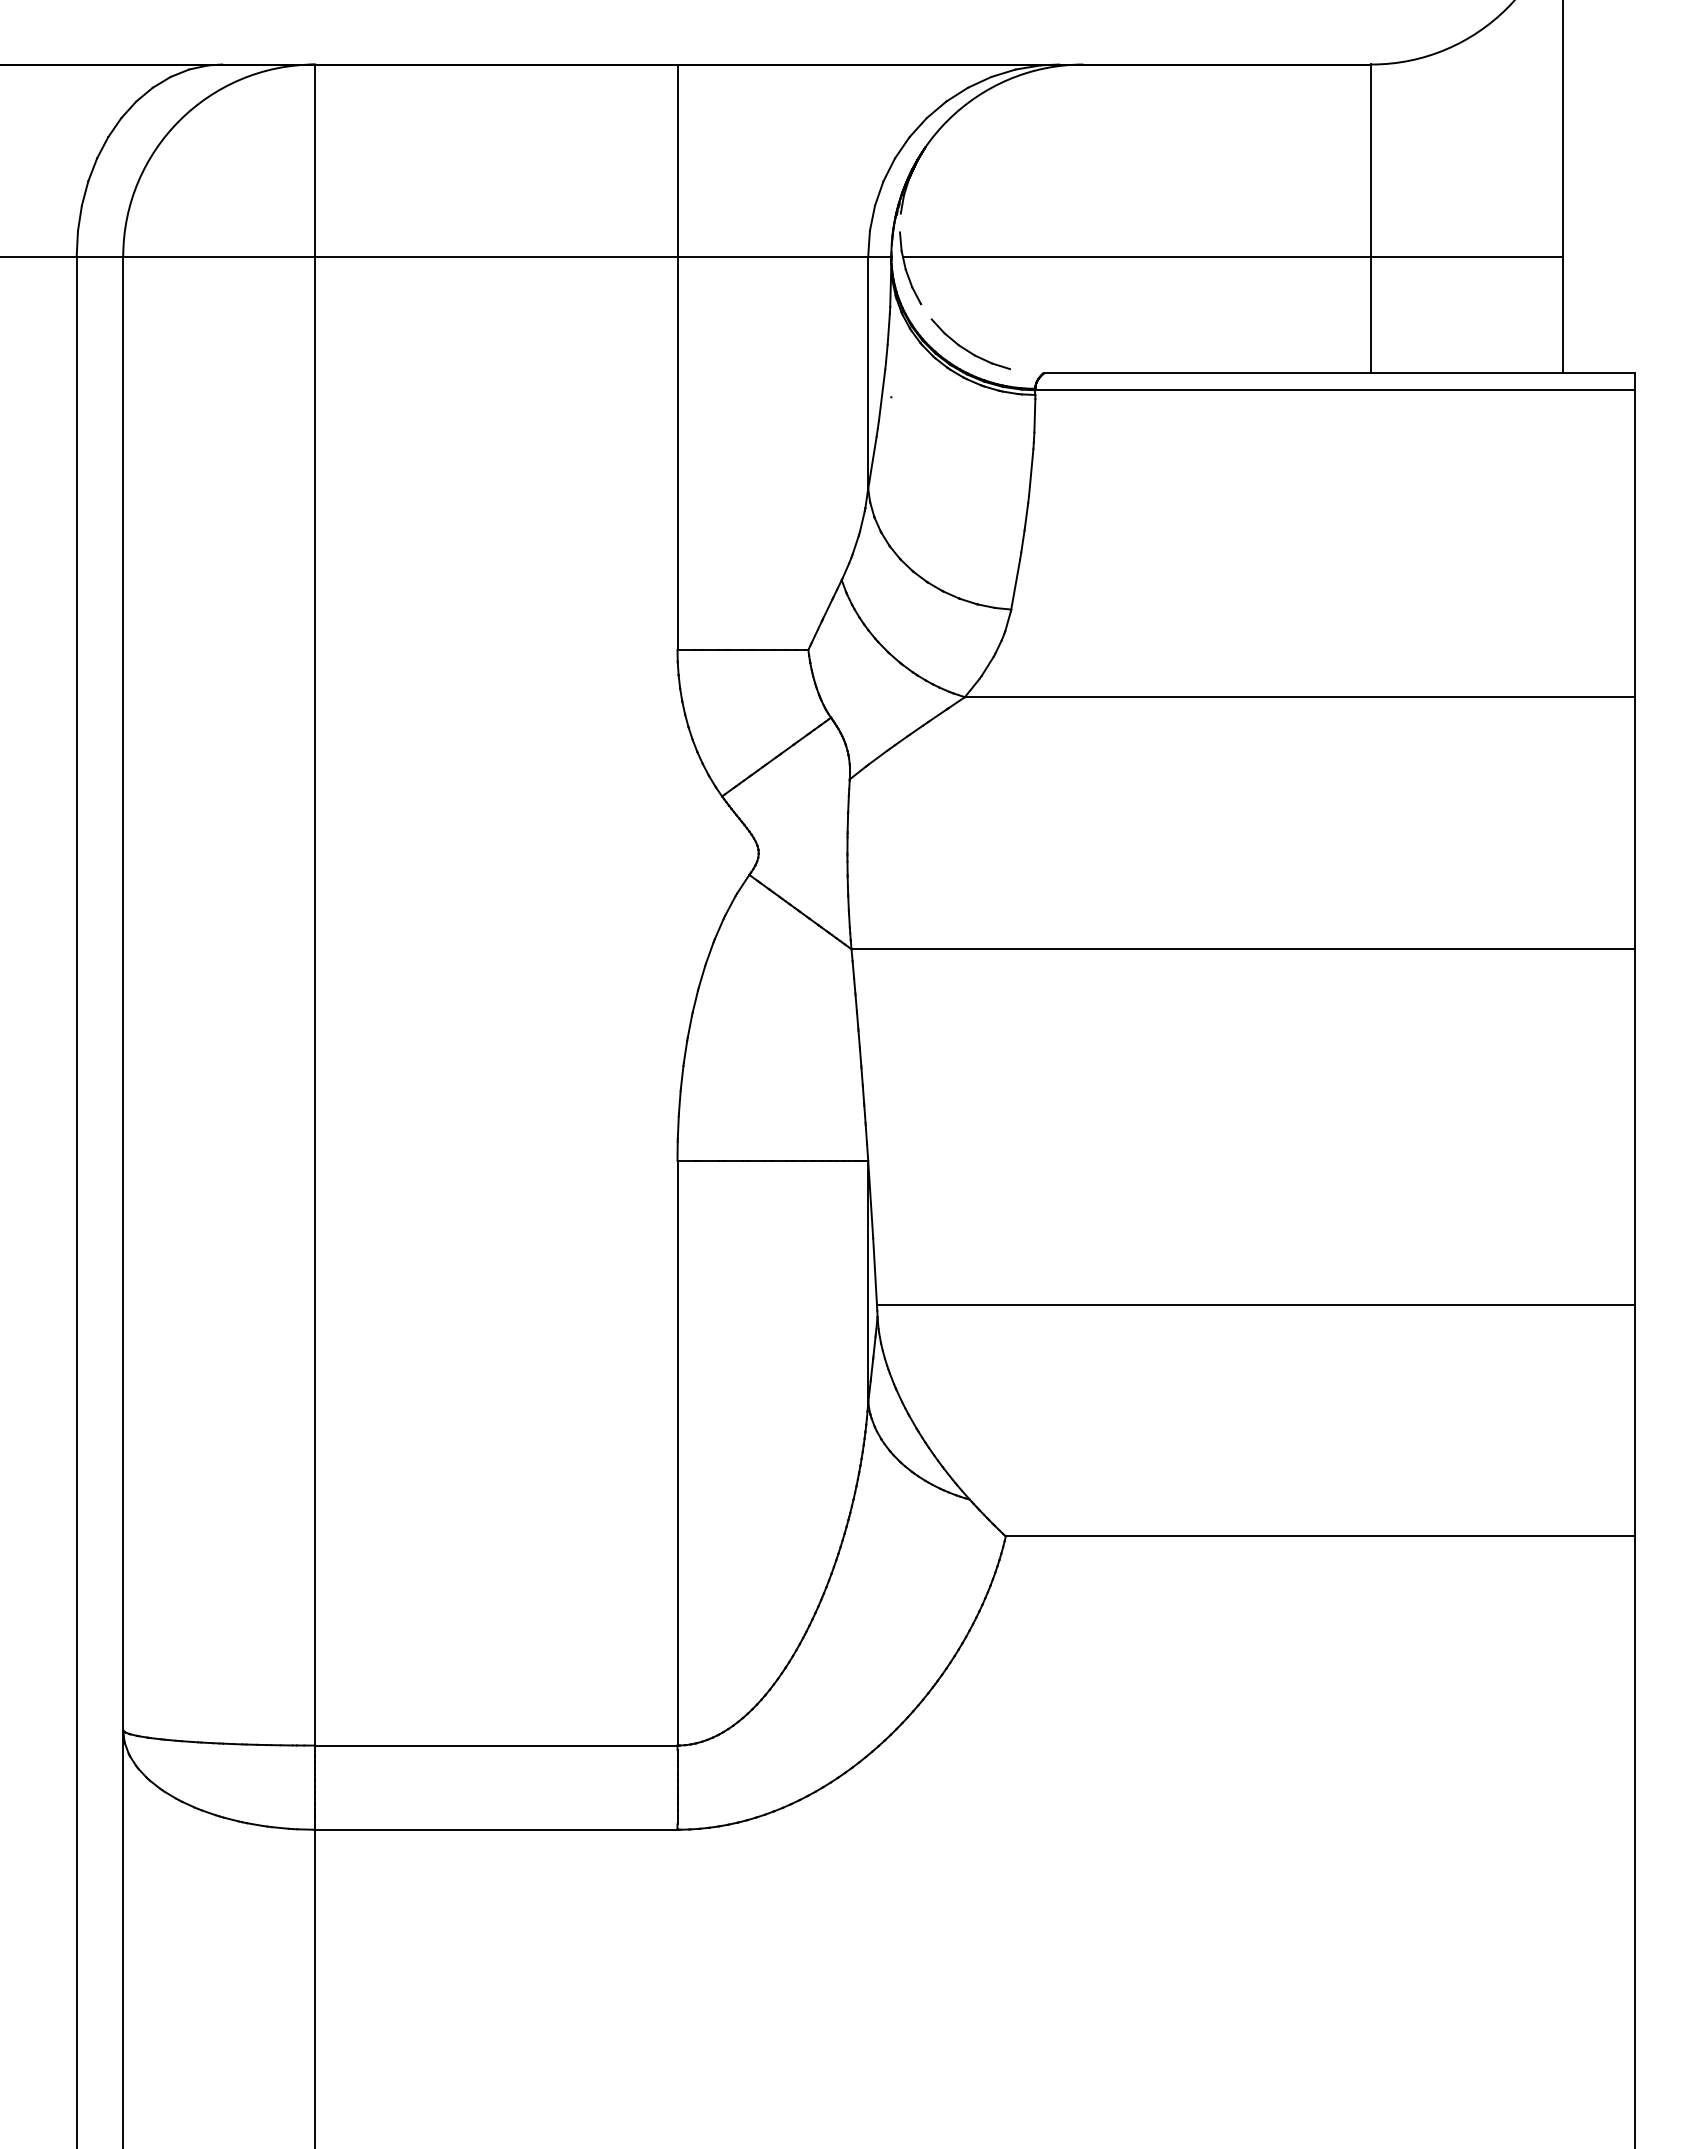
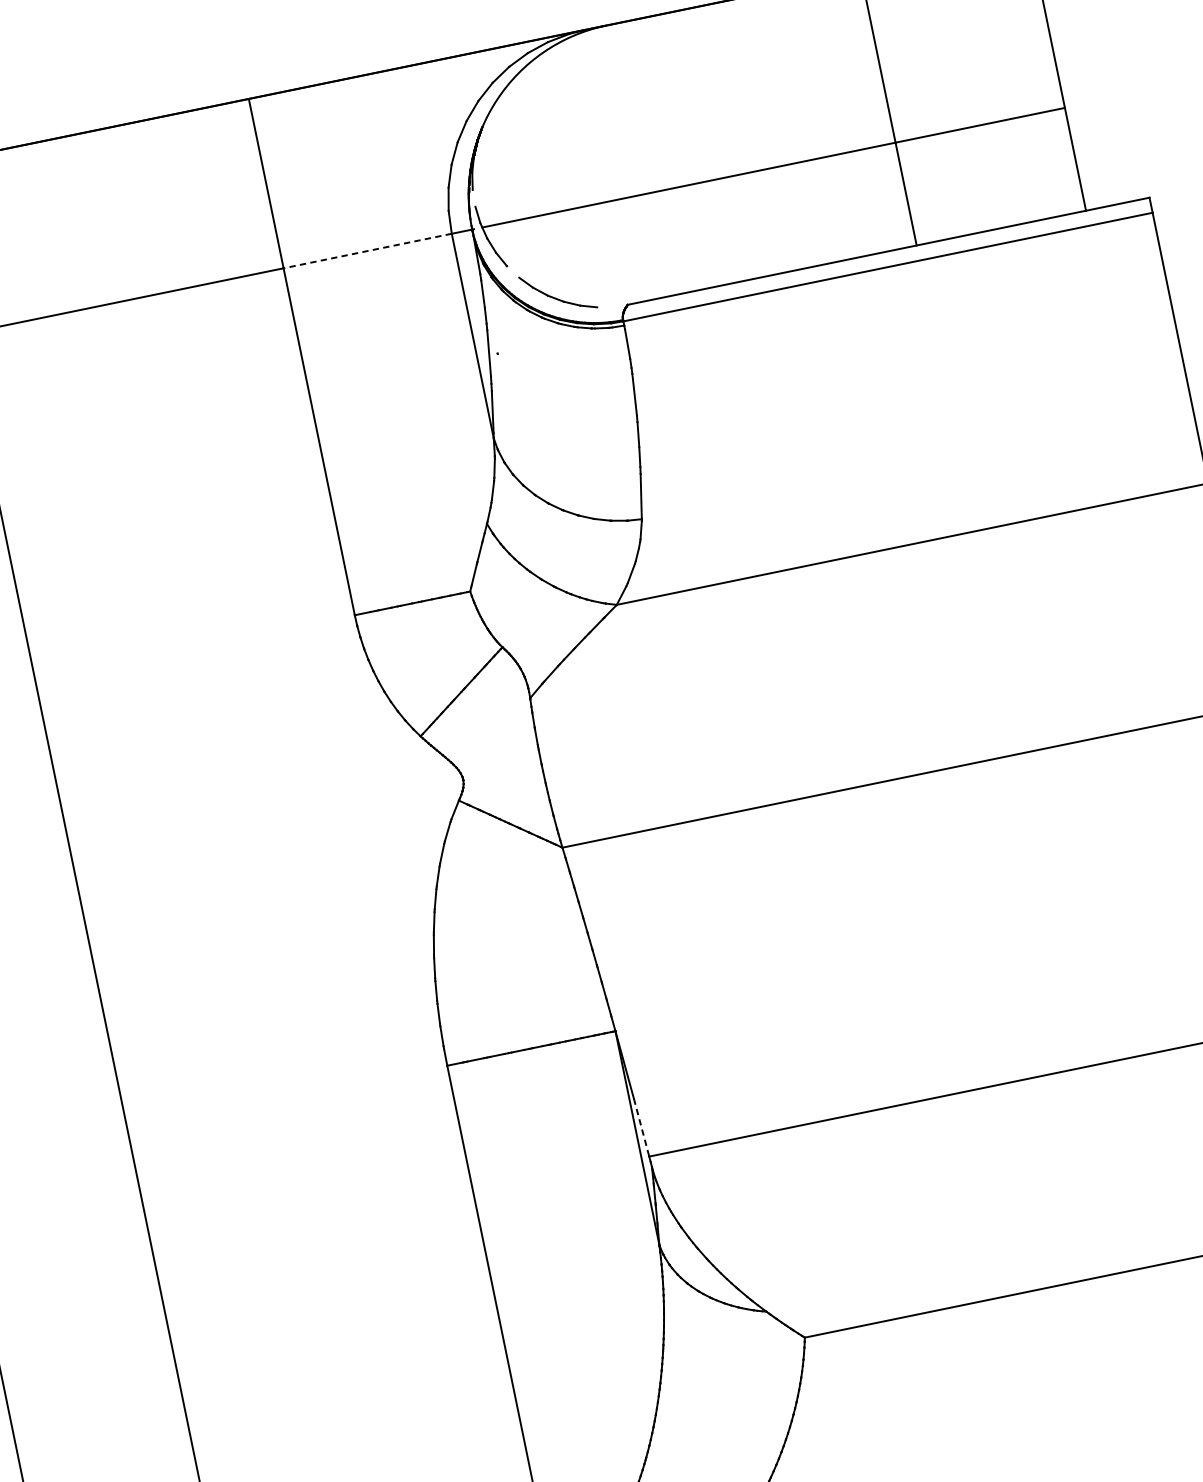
line: (772, 256) -> (367, 251), solid -> dashed
line: (875, 1272) -> (642, 1128), solid -> dashed

